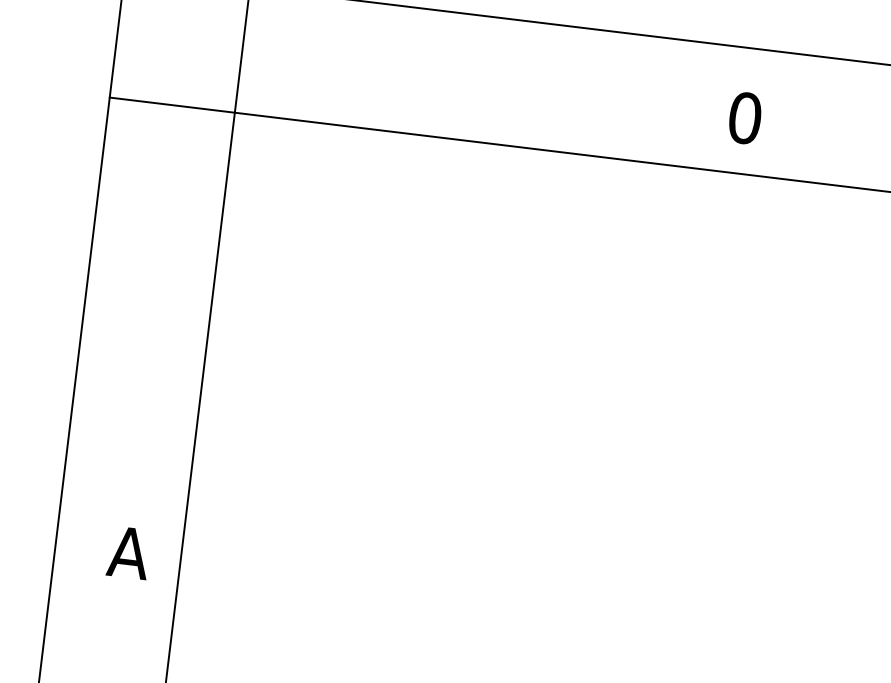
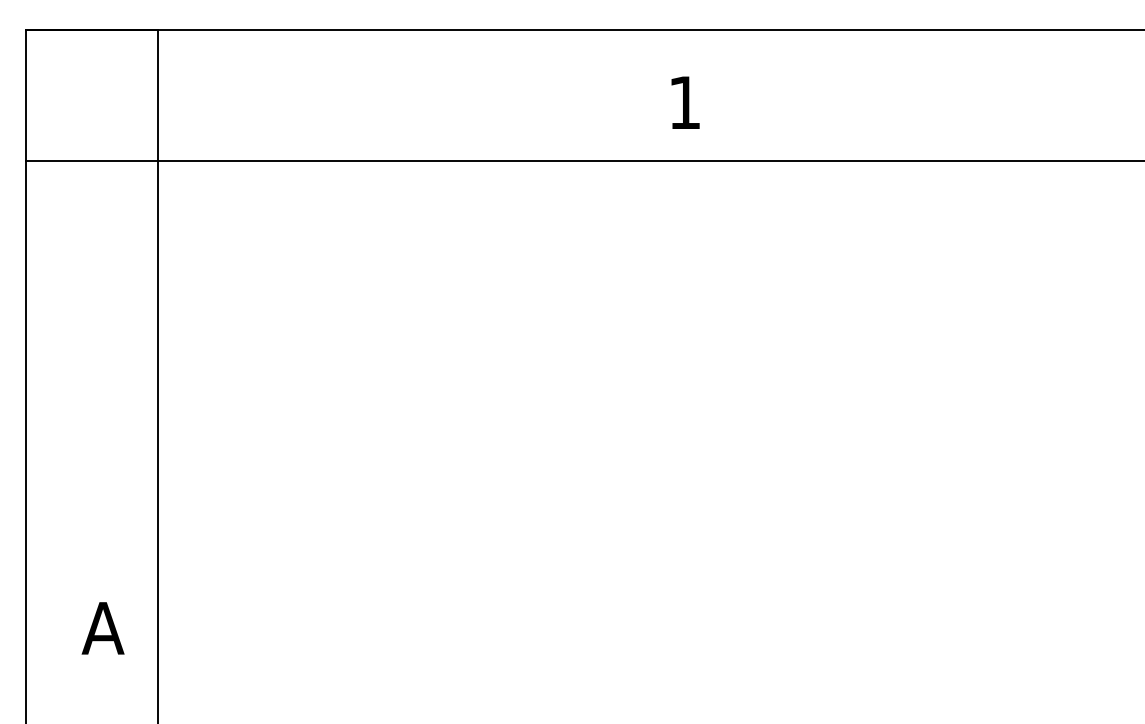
text: (744, 117) -> (684, 102), 0 -> 1

